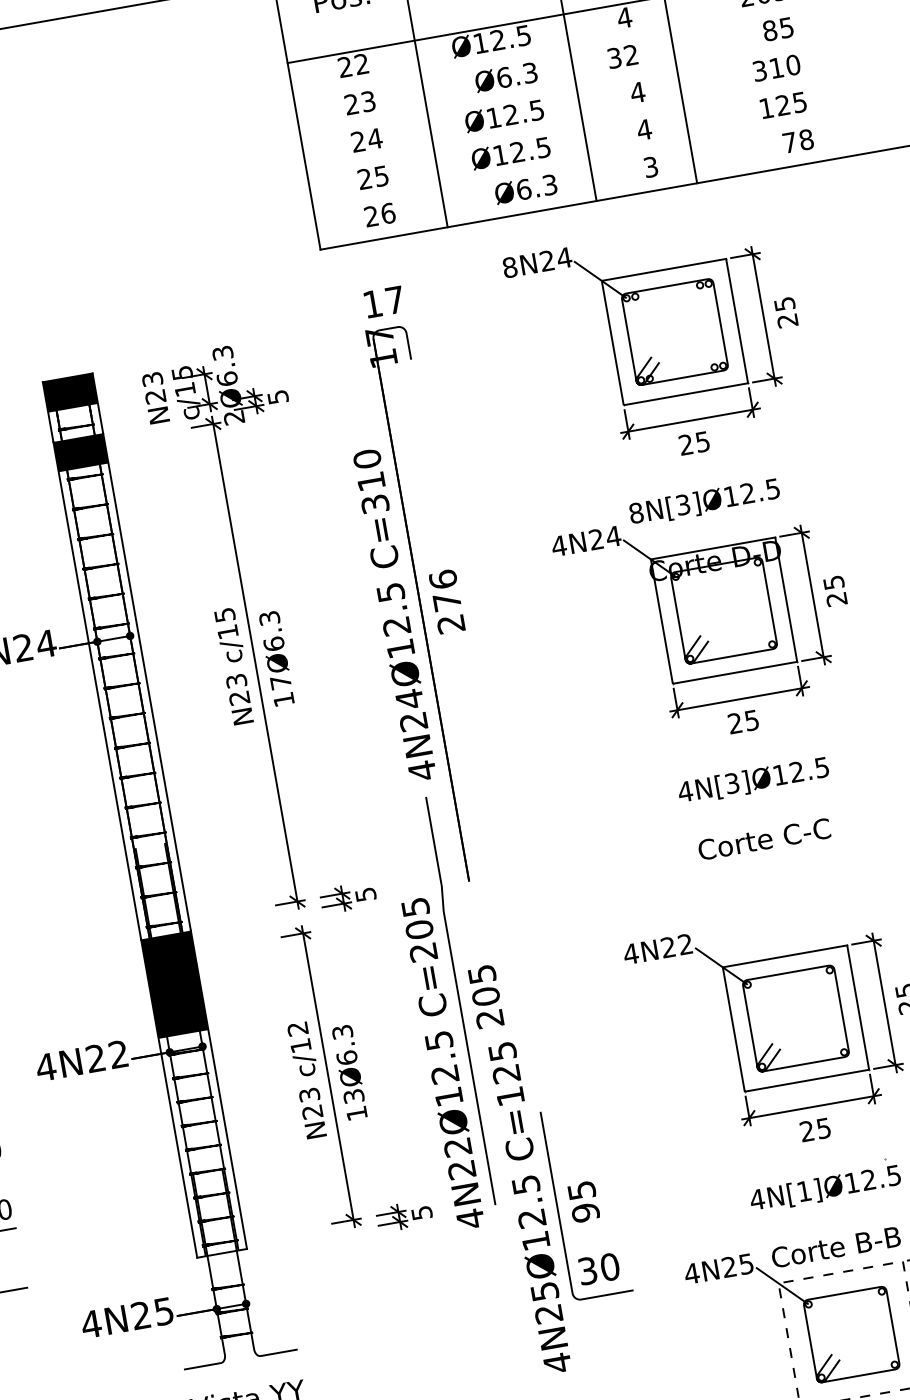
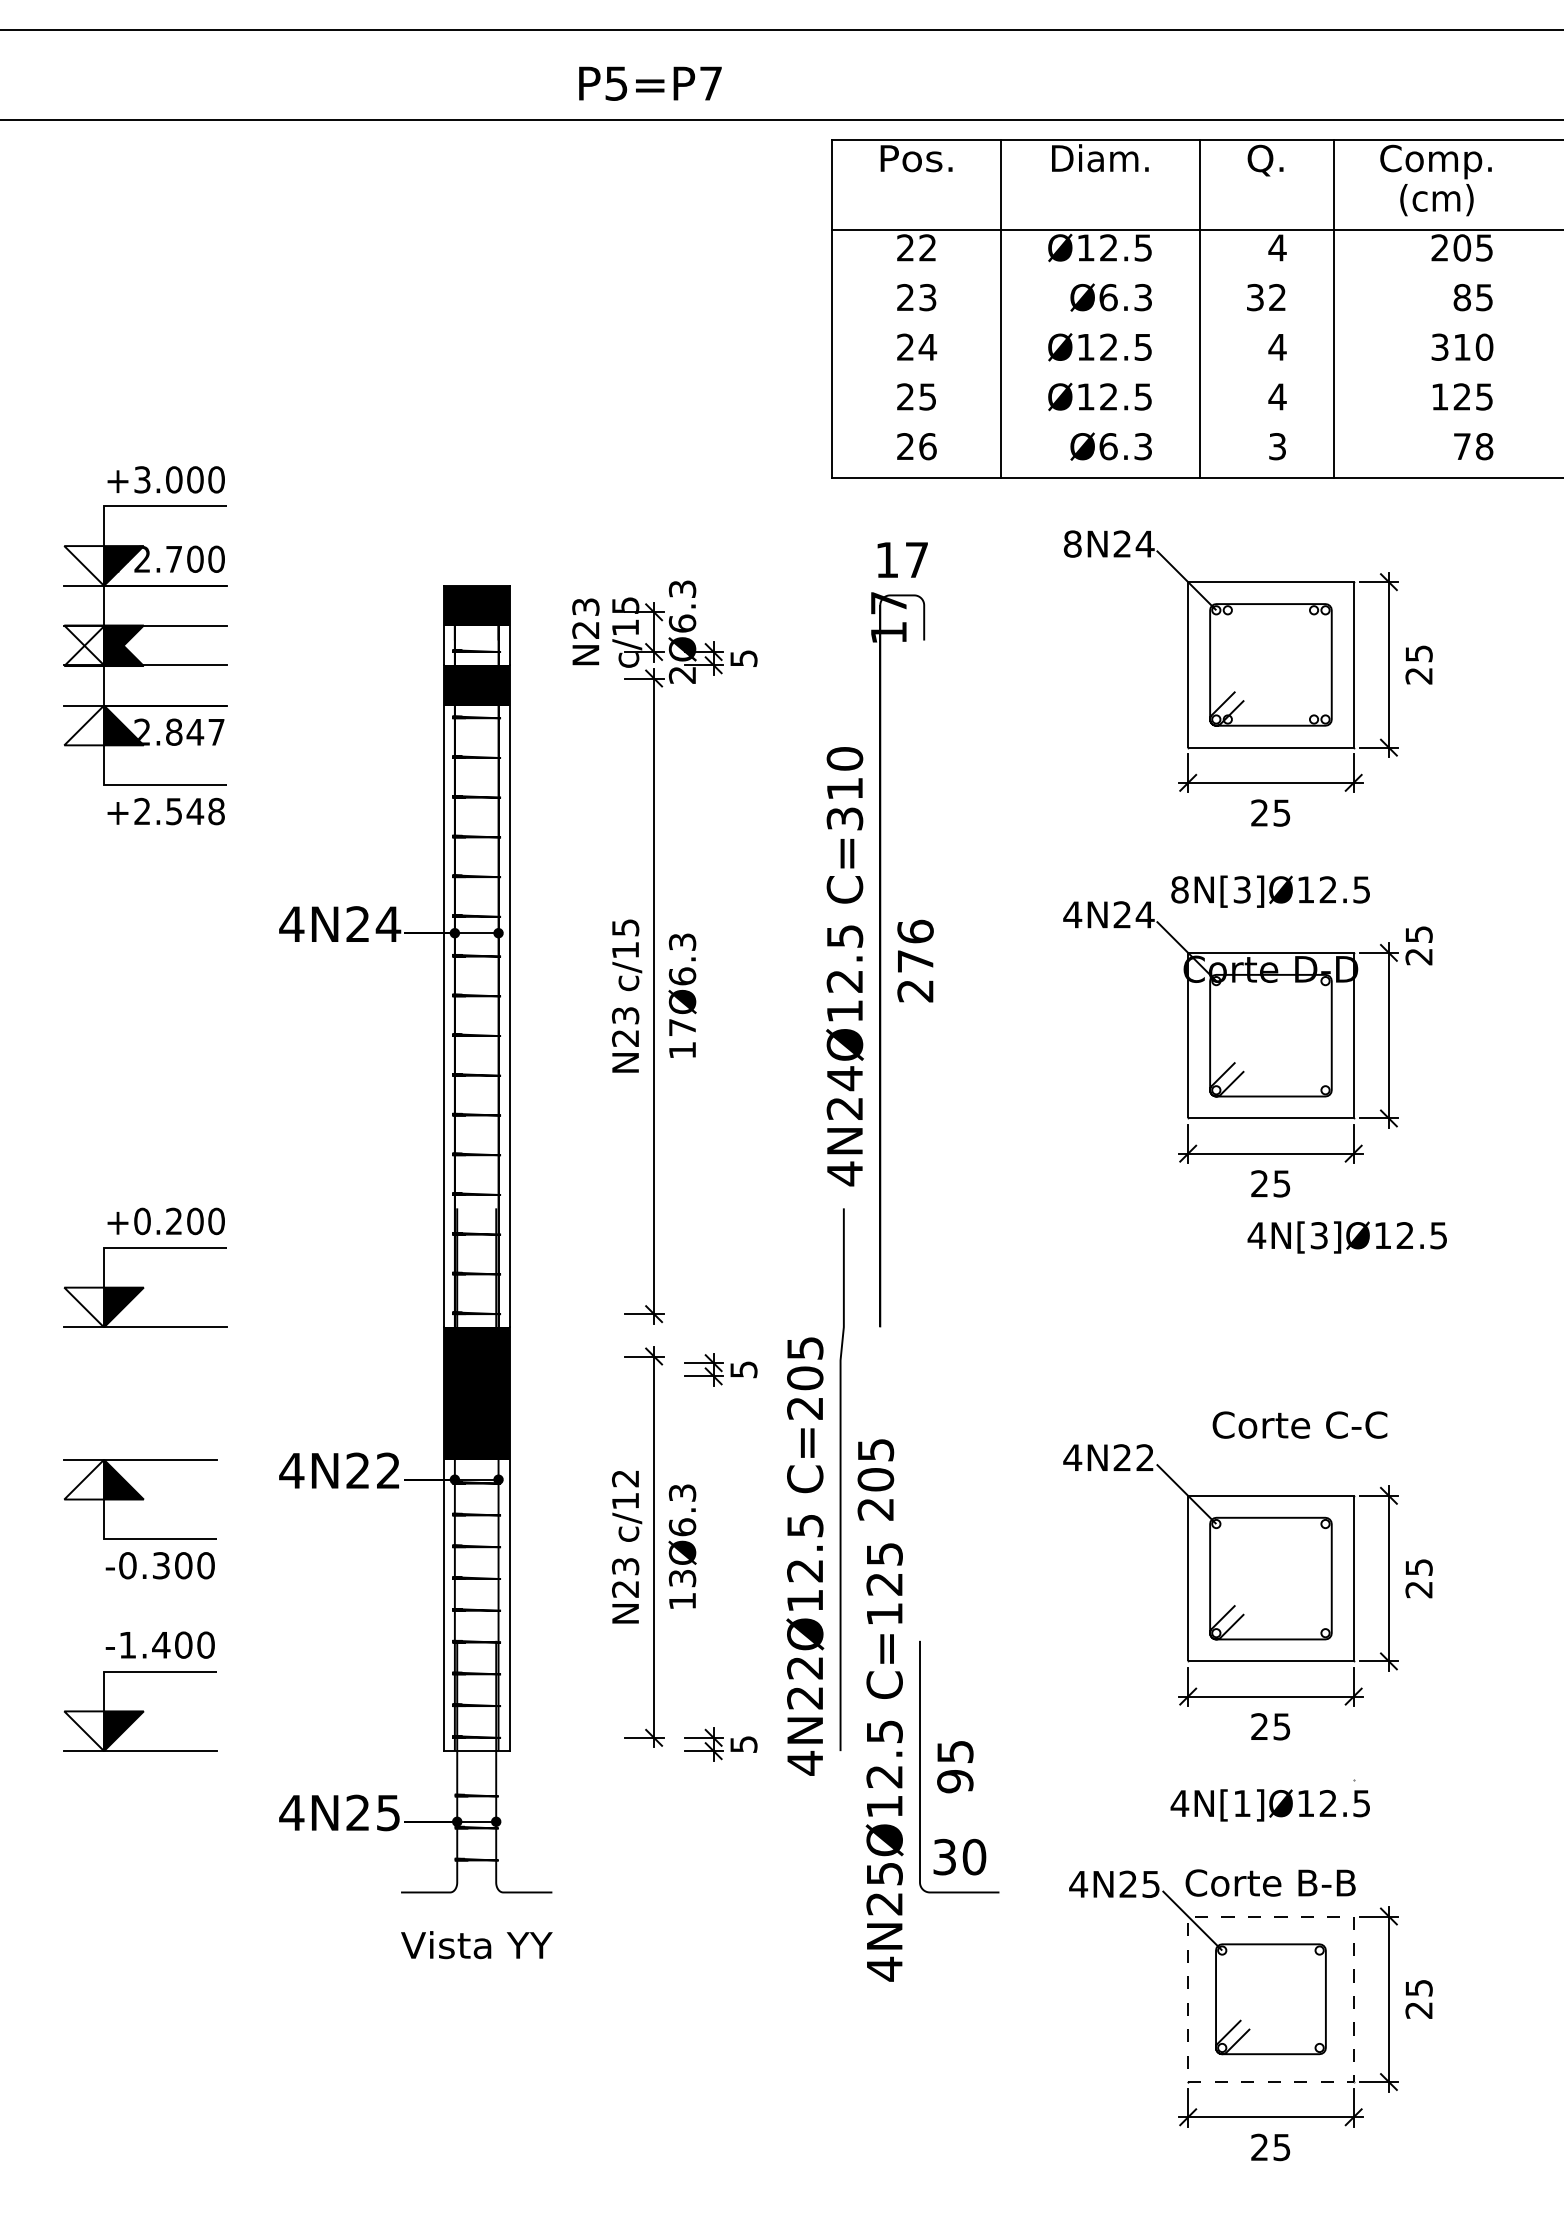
text: (834, 590) -> (1418, 945), moved
text: (753, 781) -> (1346, 1237), moved
text: (763, 838) -> (1299, 1424), moved
part: (348, 897) -> (720, 1369), moved

